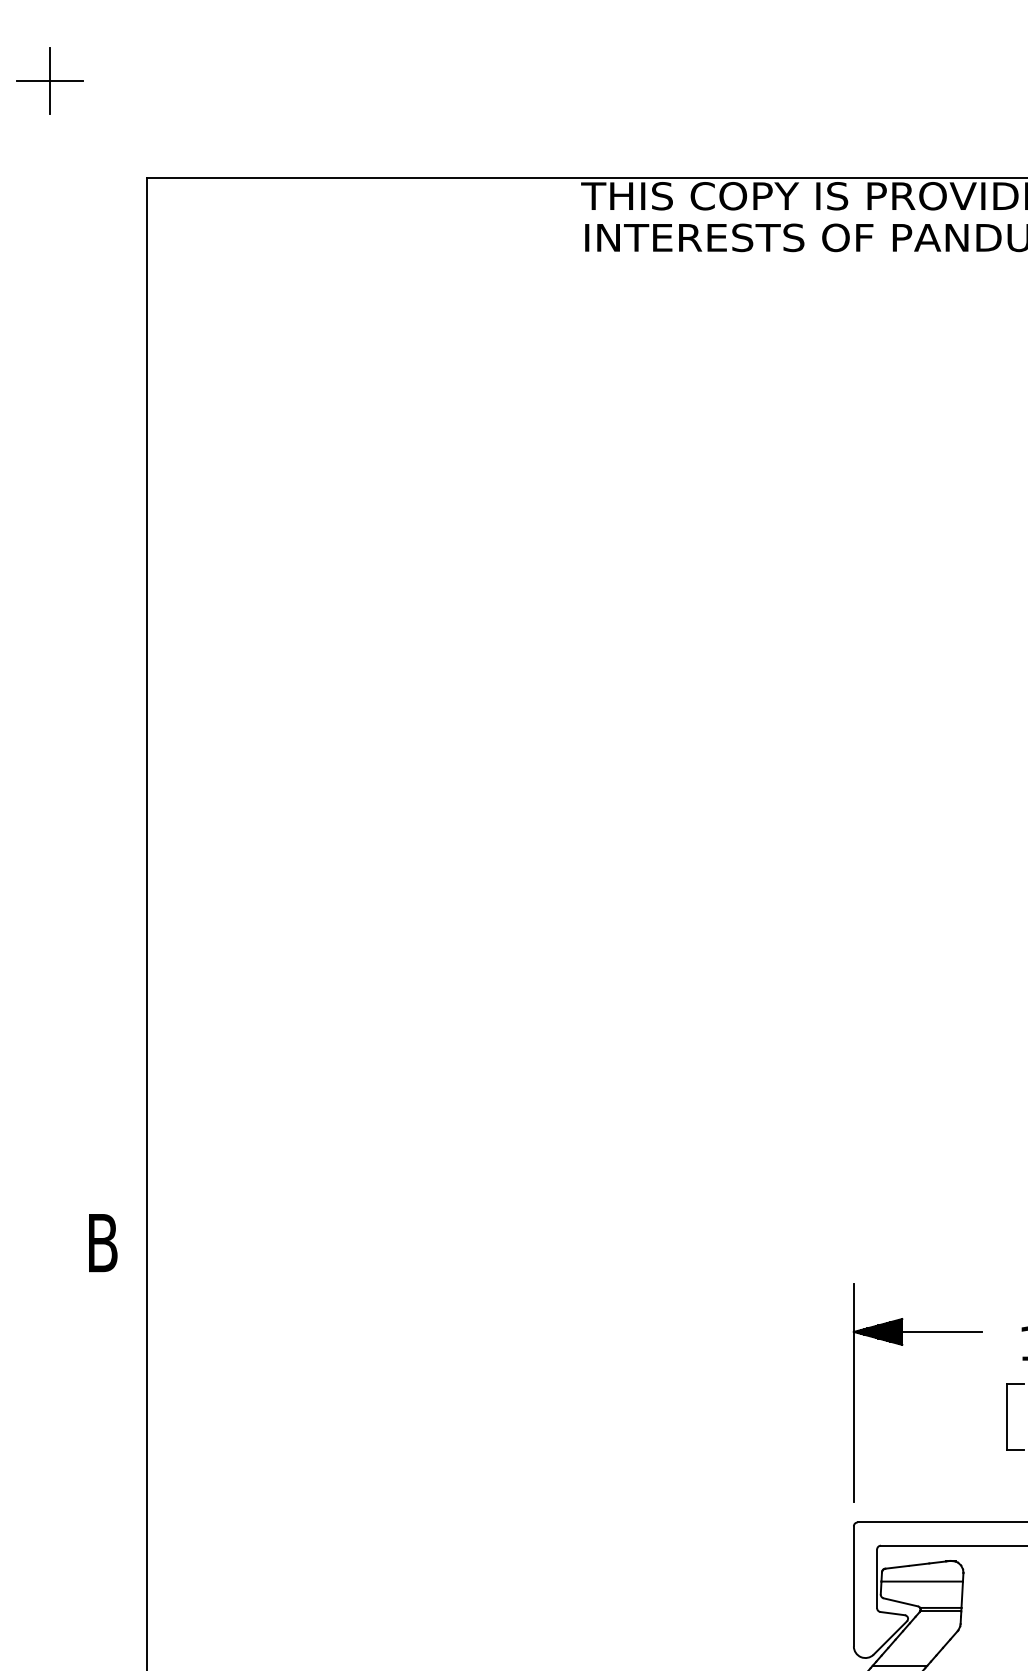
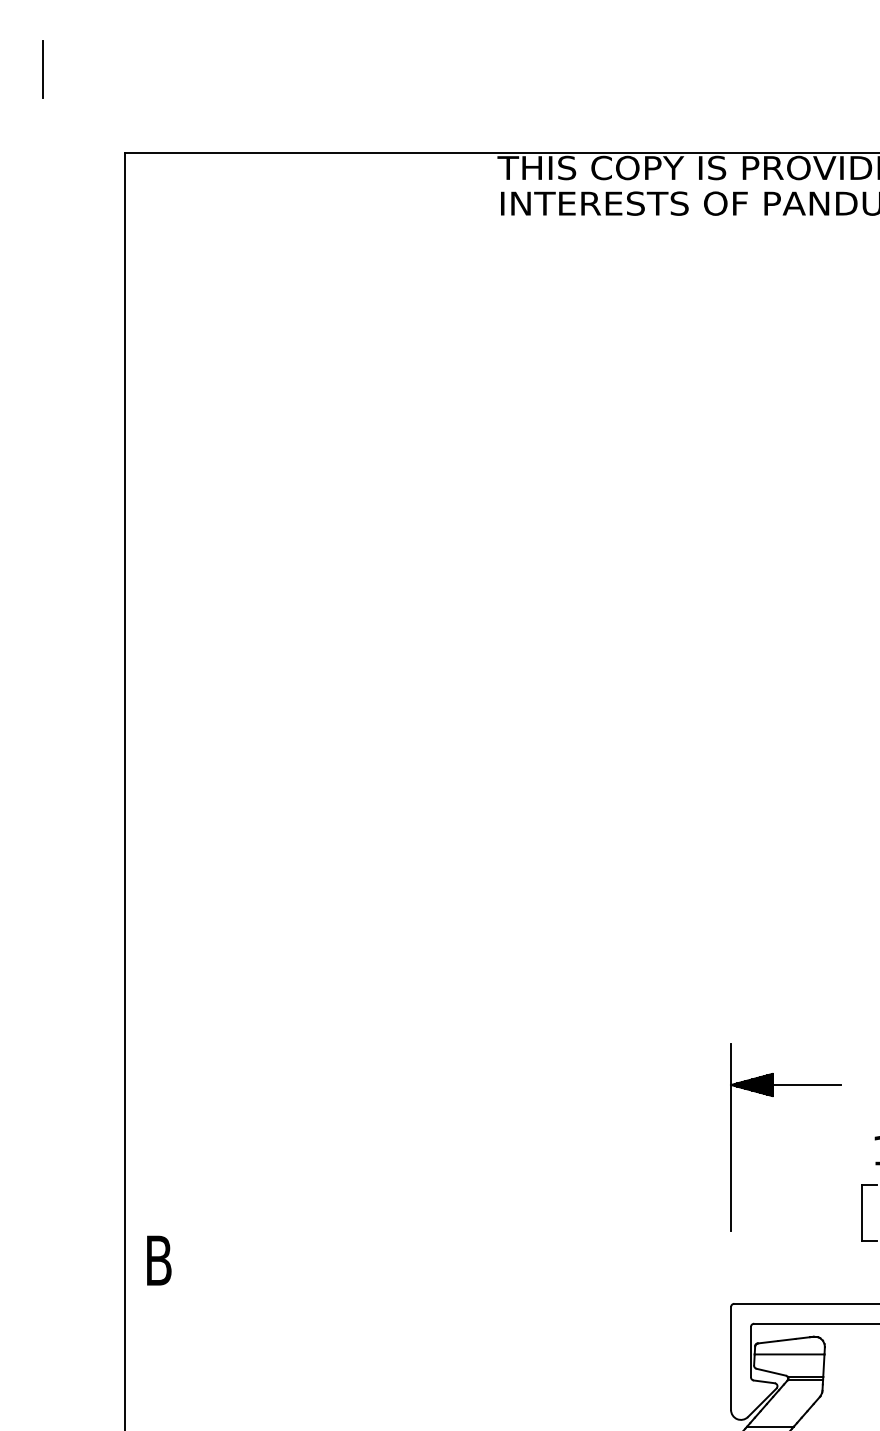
line: (49, 81) -> (42, 69), removed
text: (103, 1243) -> (159, 1261), moved
part: (903, 1345) -> (773, 1096), moved

